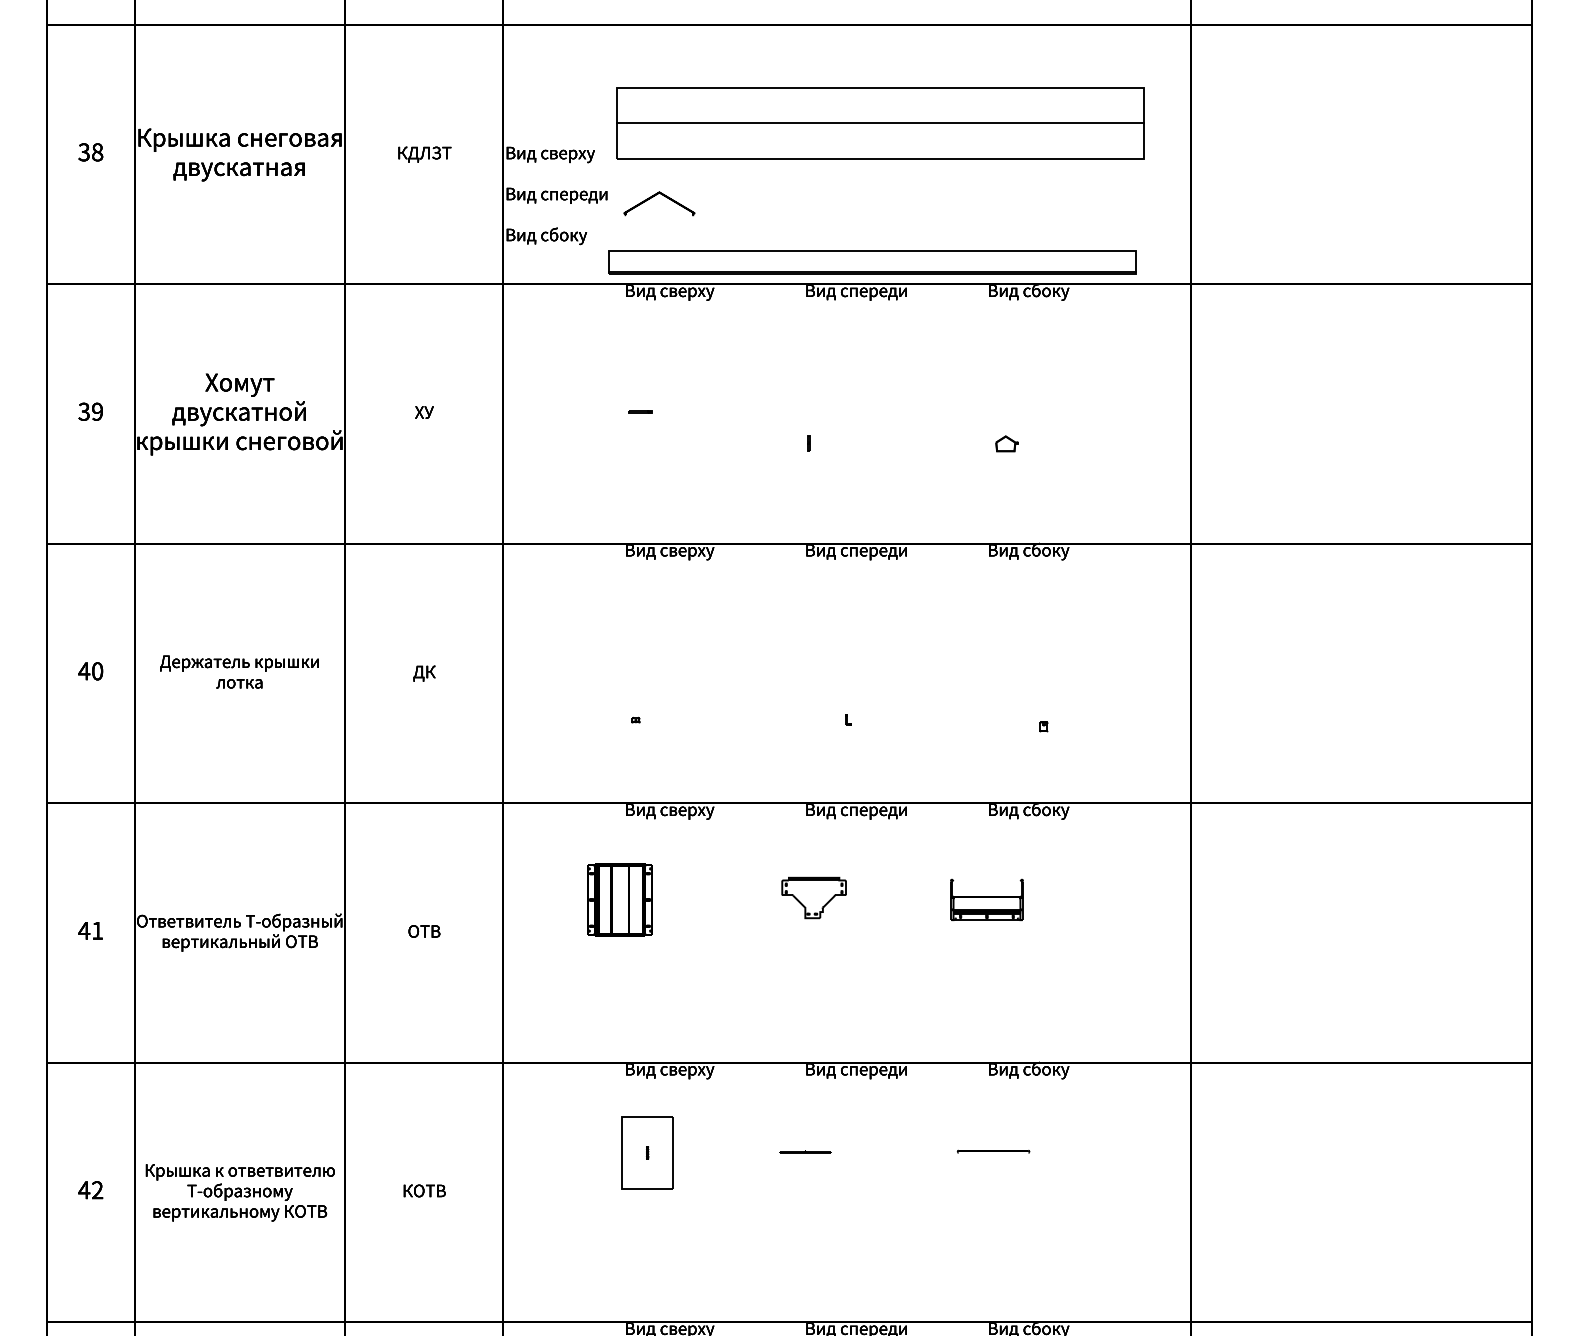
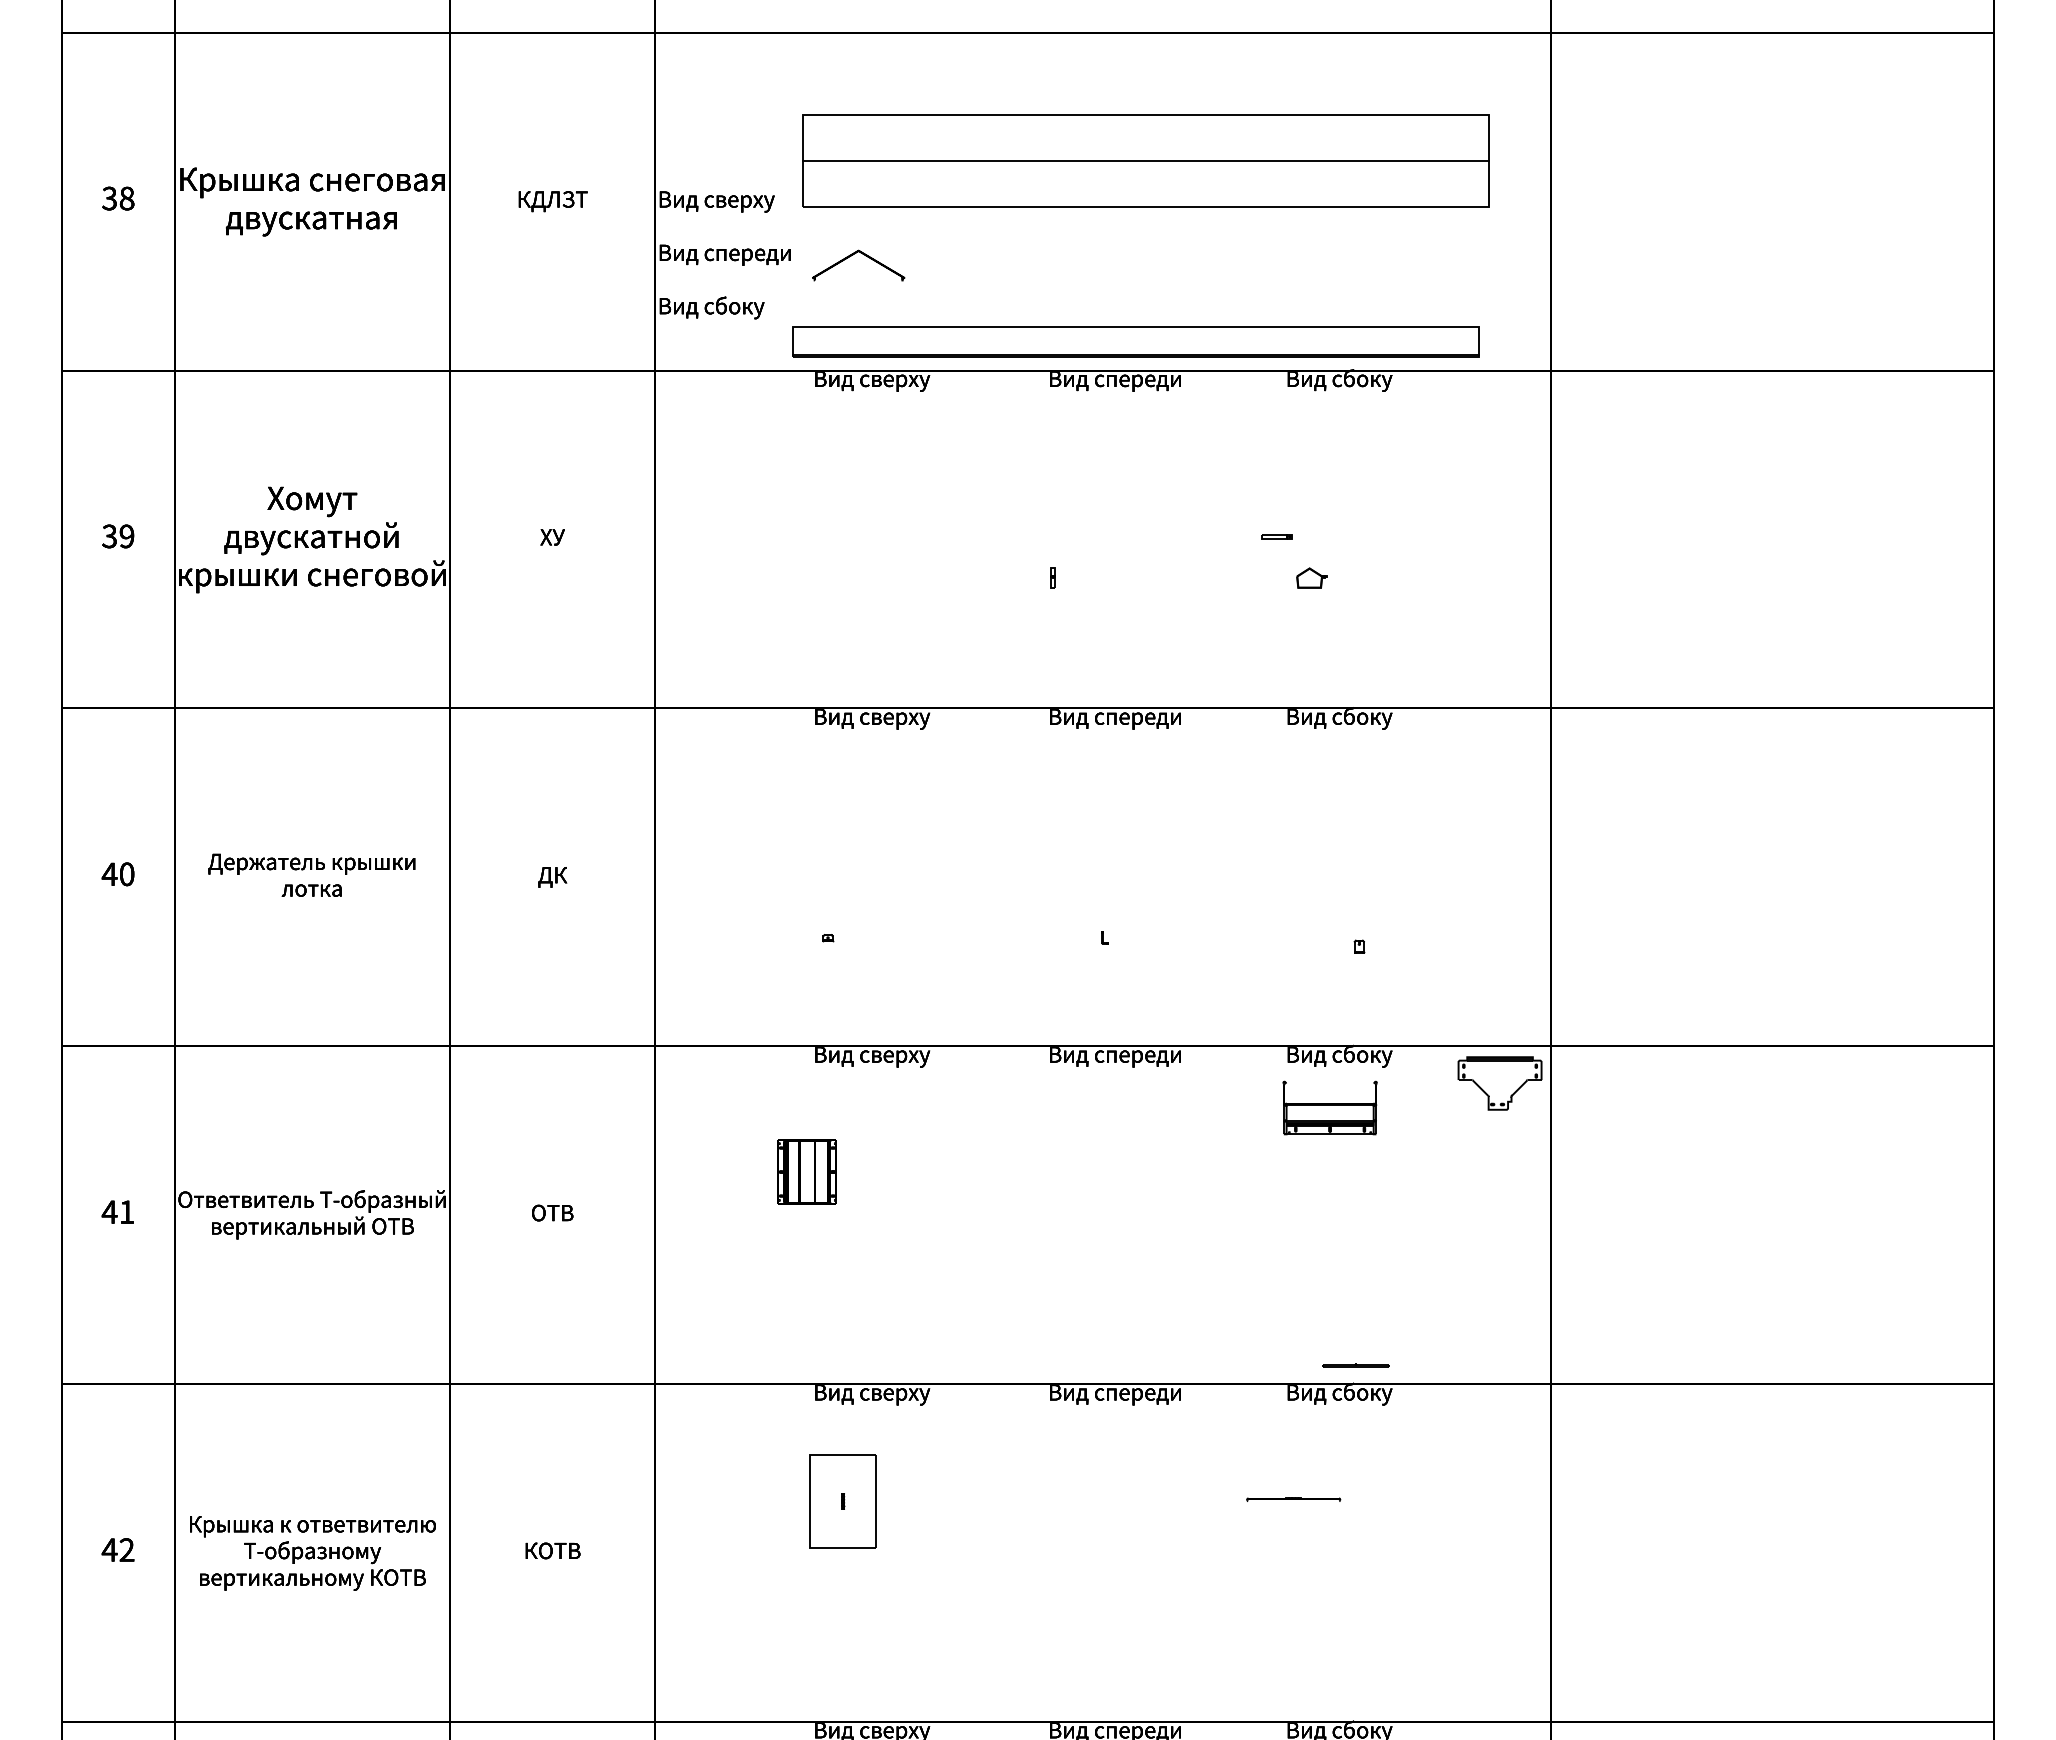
part: (640, 411) -> (1276, 536), moved
part: (813, 898) -> (1499, 1083), moved
part: (620, 899) -> (807, 1171), size x0.7
part: (986, 899) -> (1329, 1107), moved
line: (805, 1152) -> (1355, 1365), moved

